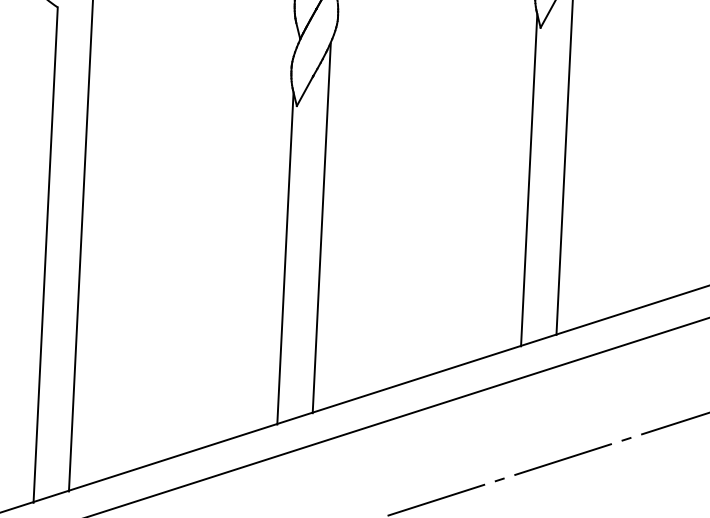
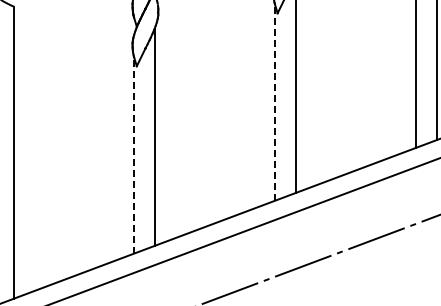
line: (529, 180) -> (275, 103), solid -> dashed
line: (285, 259) -> (134, 156), solid -> dashed

